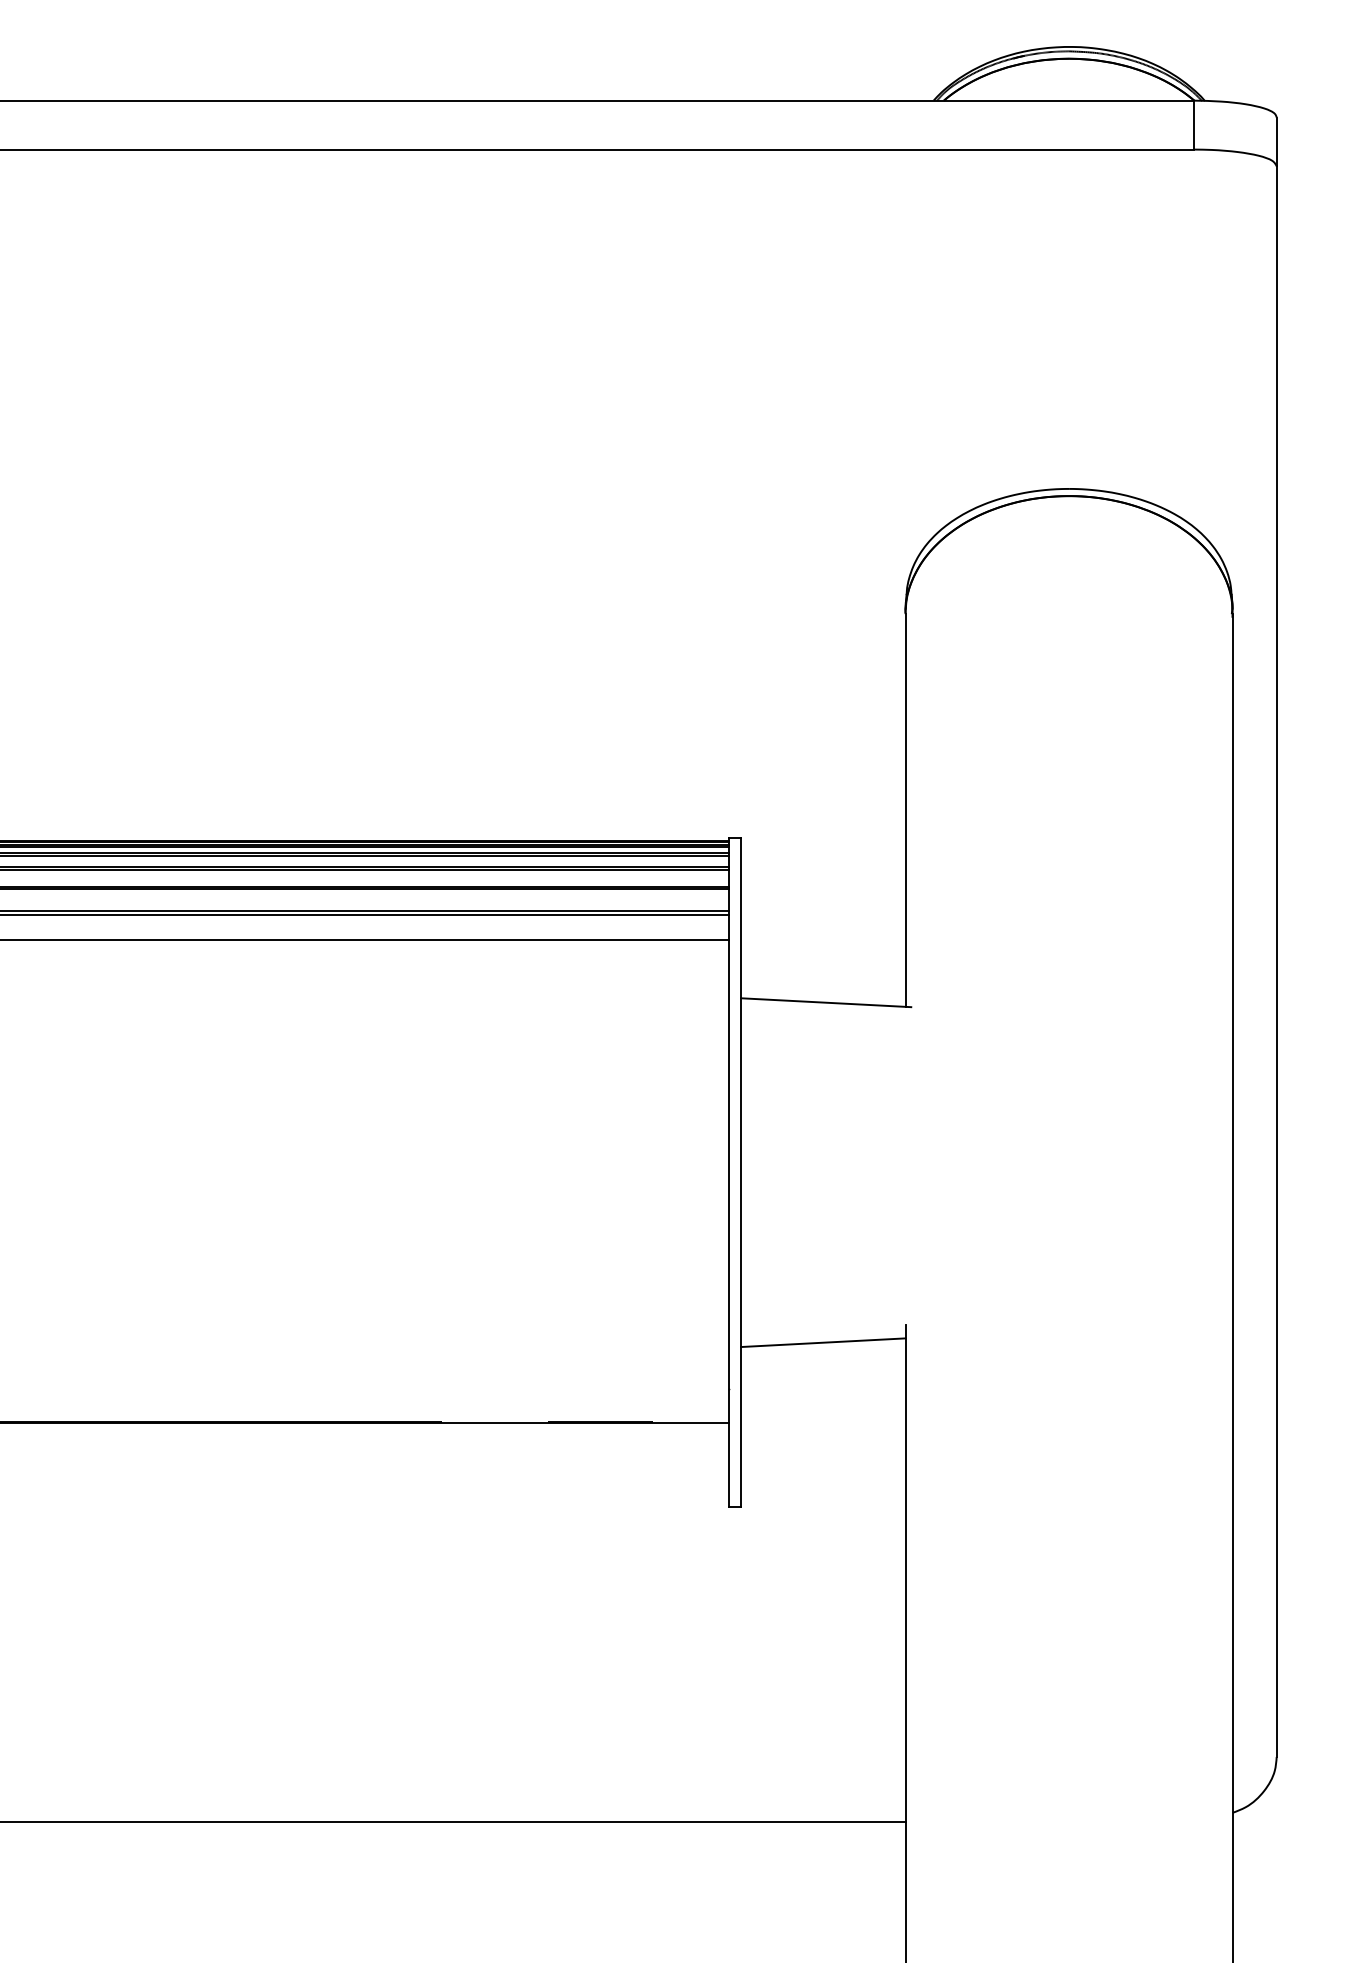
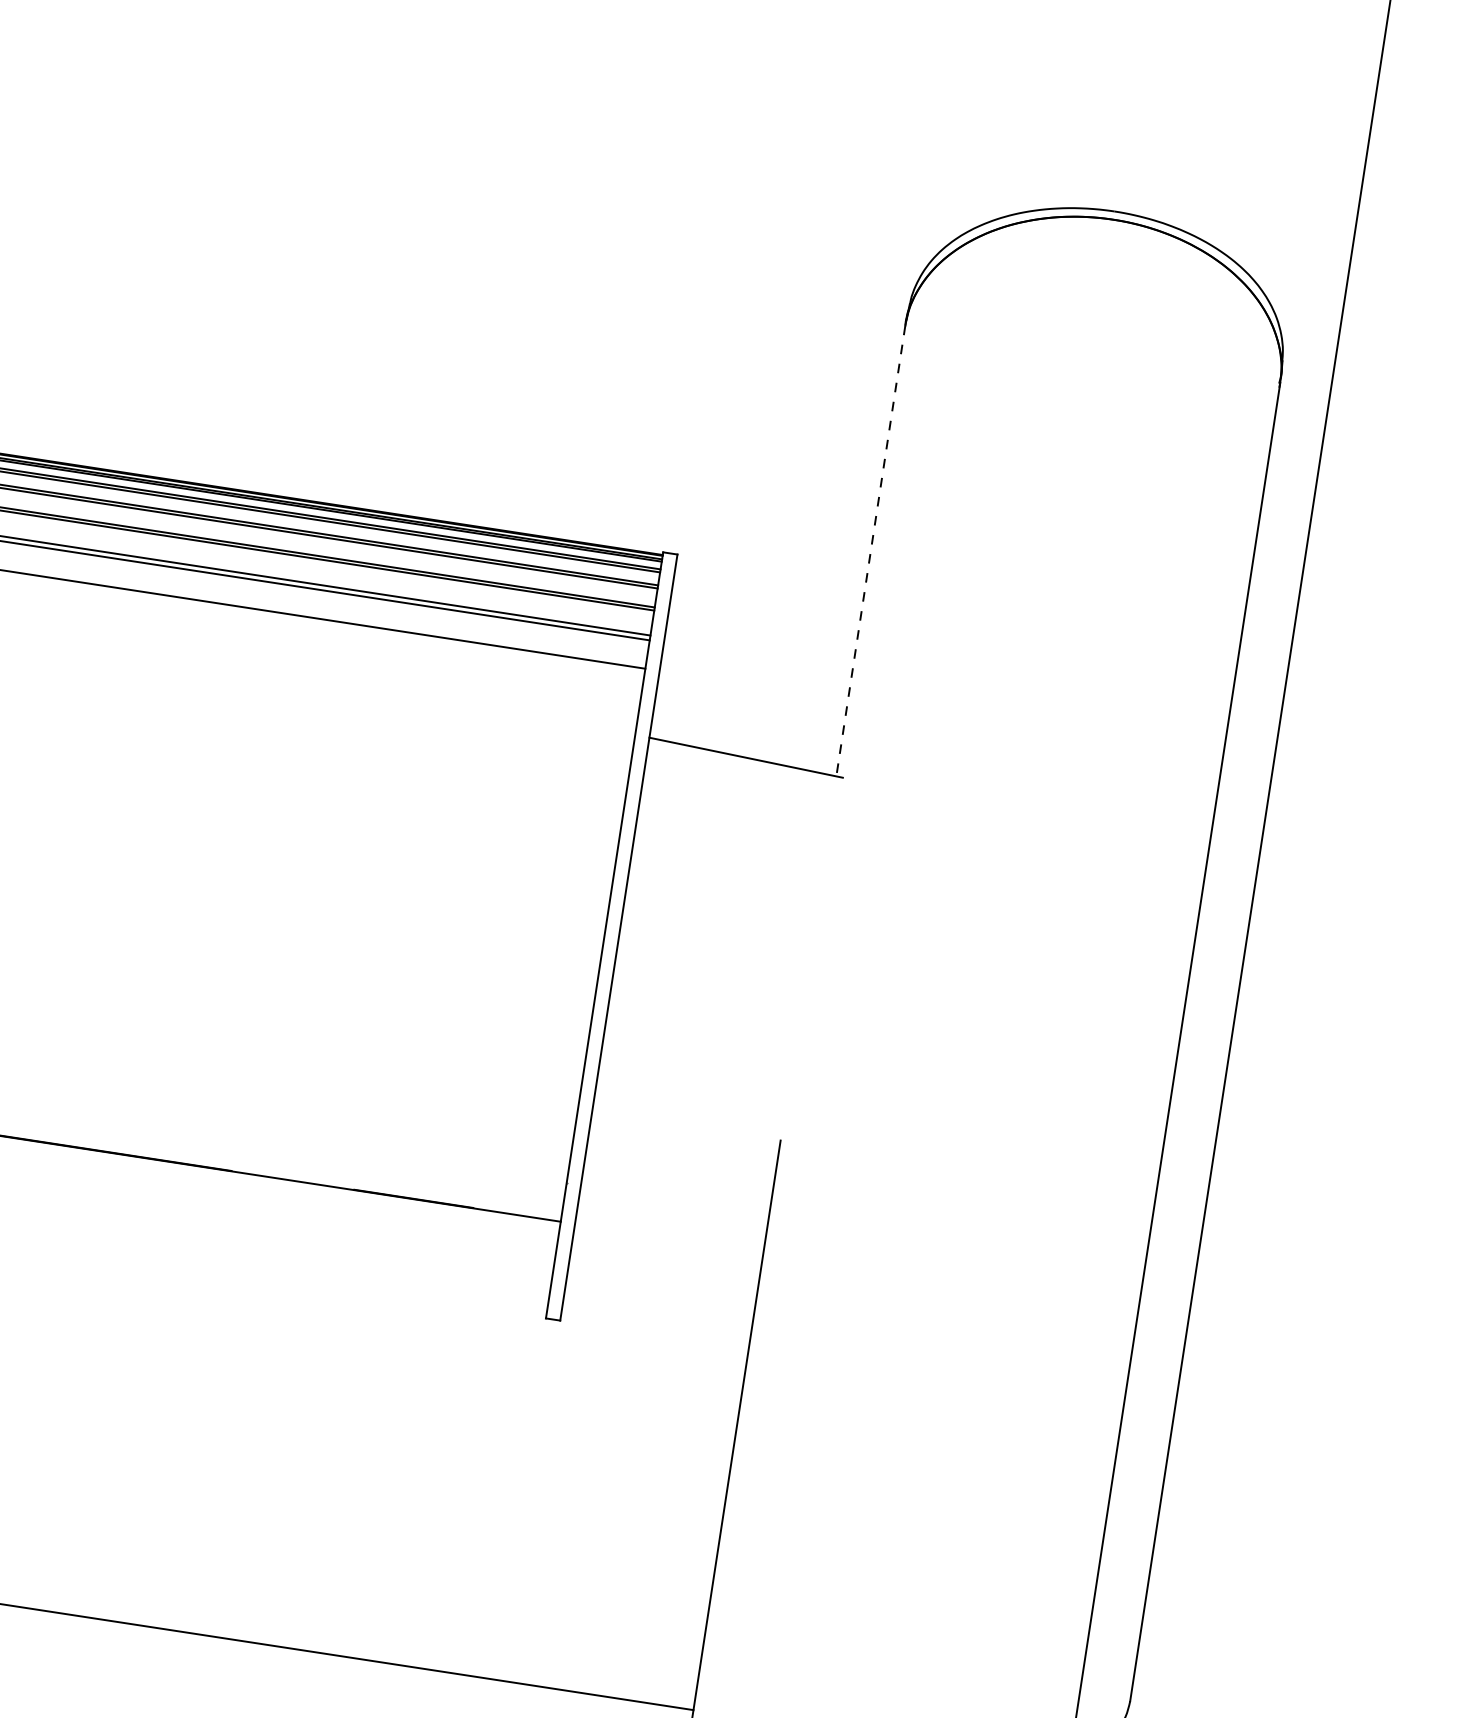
line: (905, 810) -> (870, 551), solid -> dashed
line: (823, 1342) -> (683, 1146), removed

